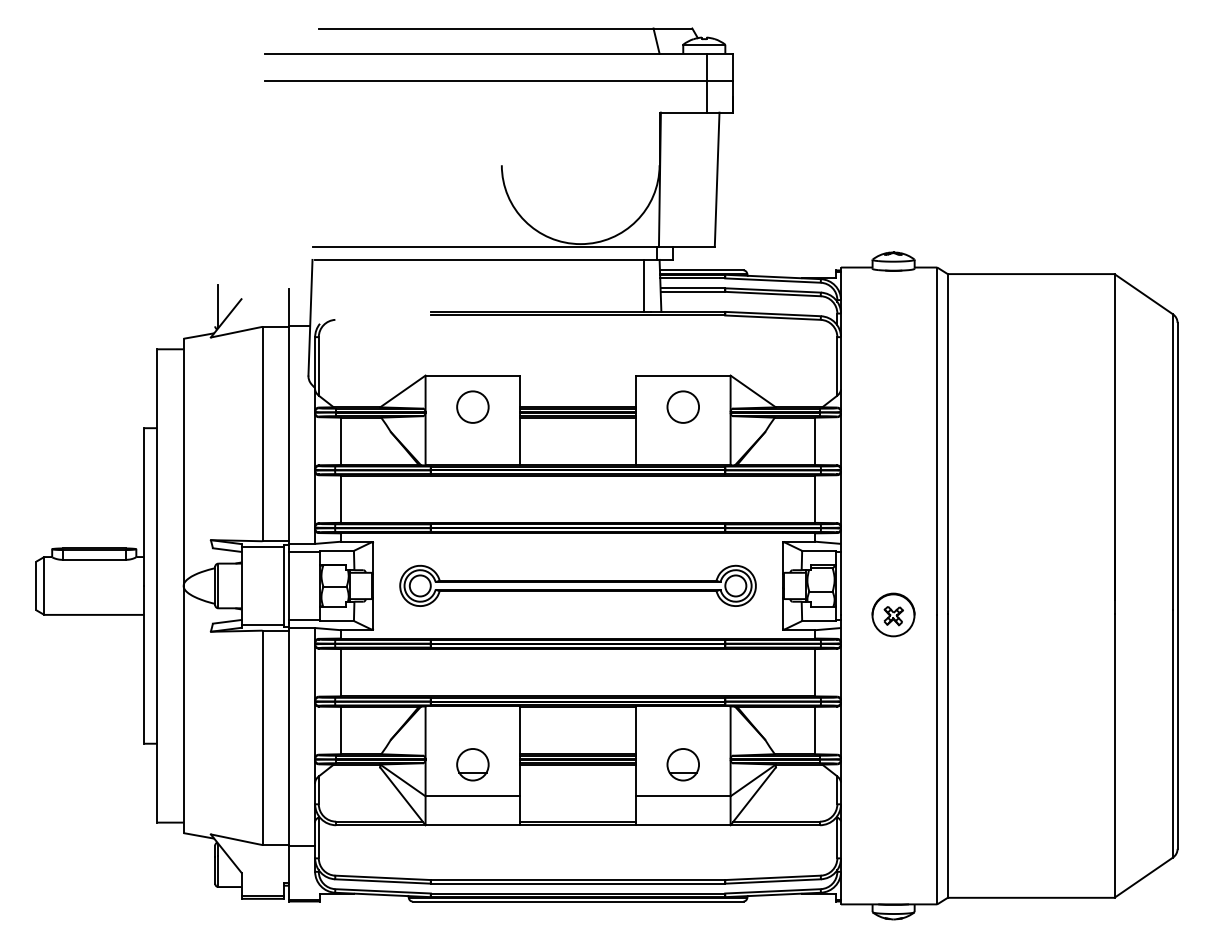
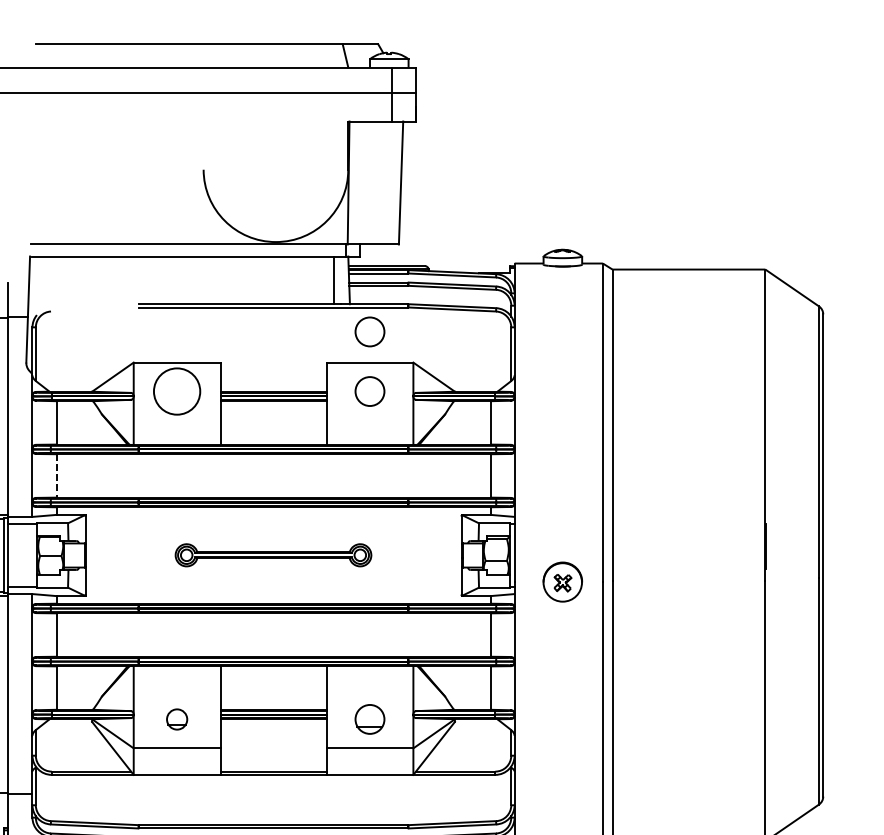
circle: (682, 341) -> (369, 331), added
circle: (472, 406) -> (176, 390), size x1.6
line: (341, 499) -> (56, 476), solid -> dashed
part: (577, 585) -> (273, 555), size x0.6
part: (472, 764) -> (176, 719), size x0.7

